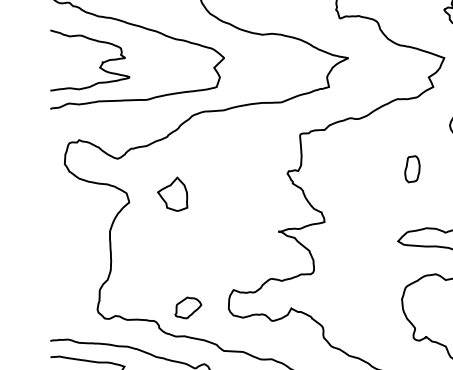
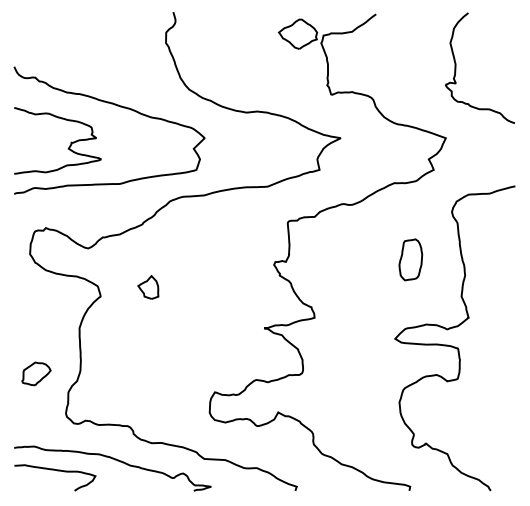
part: (412, 168) -> (410, 259), size x1.43
part: (172, 194) -> (148, 287), size x0.62
part: (188, 307) -> (36, 373), moved

